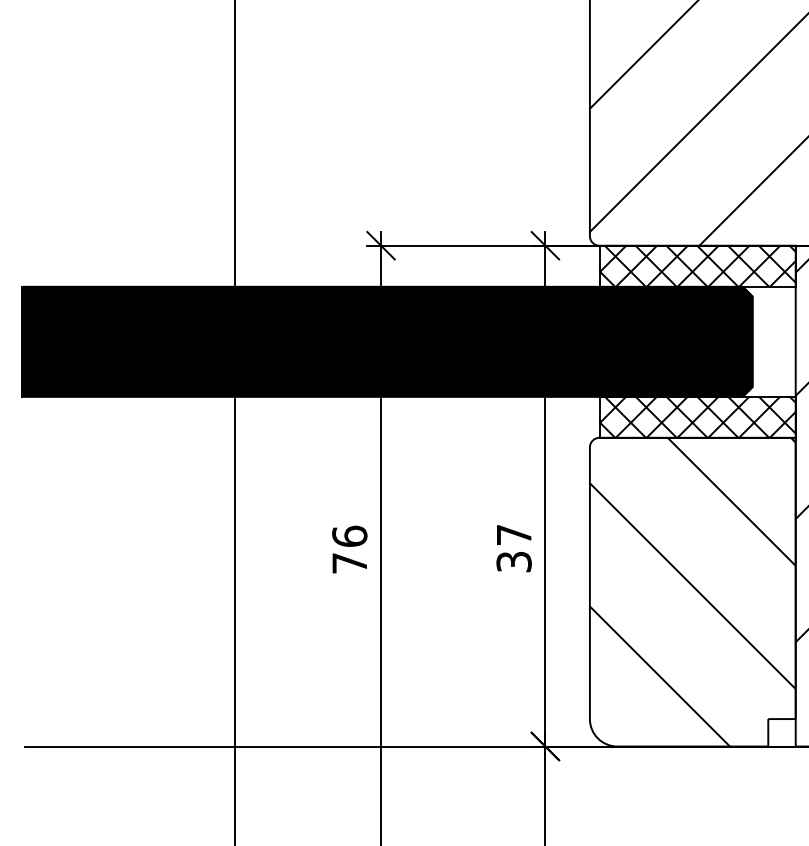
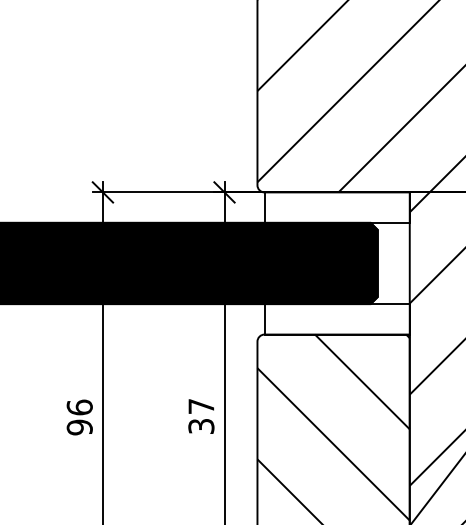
hatch: (697, 265) -> (337, 207), removed
hatch: (697, 416) -> (337, 318), removed
text: (349, 563) -> (79, 427), 76 -> 96

